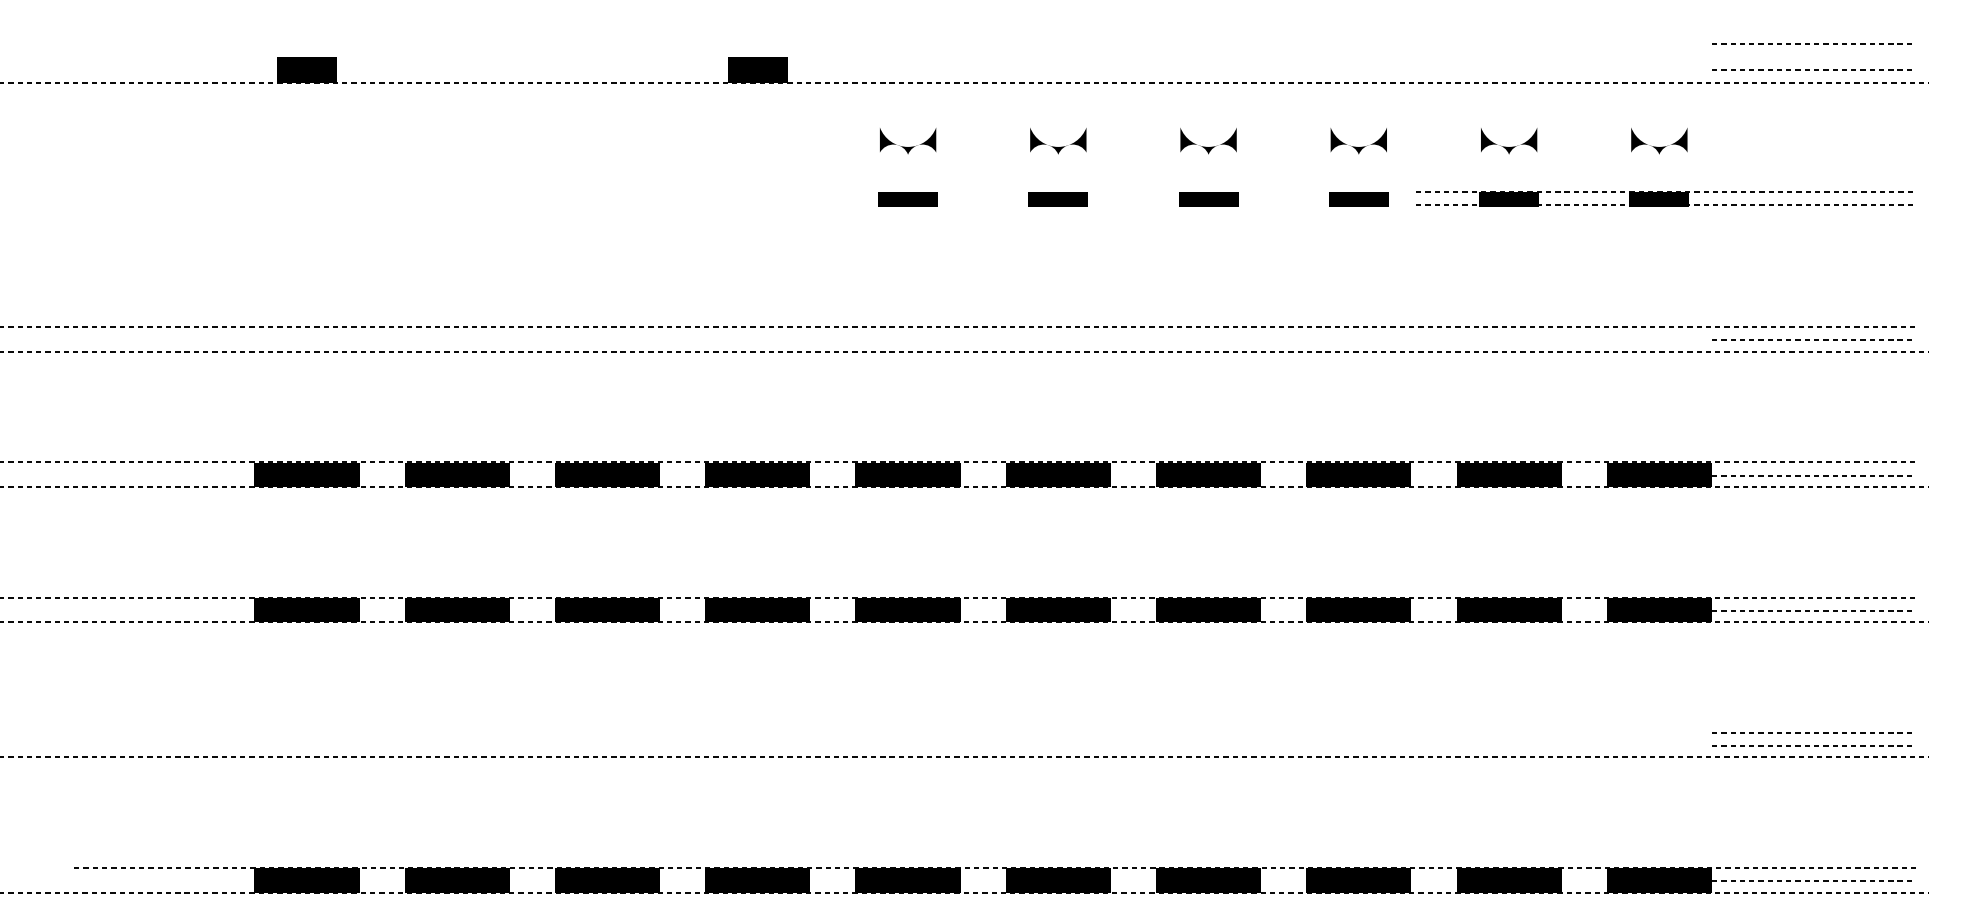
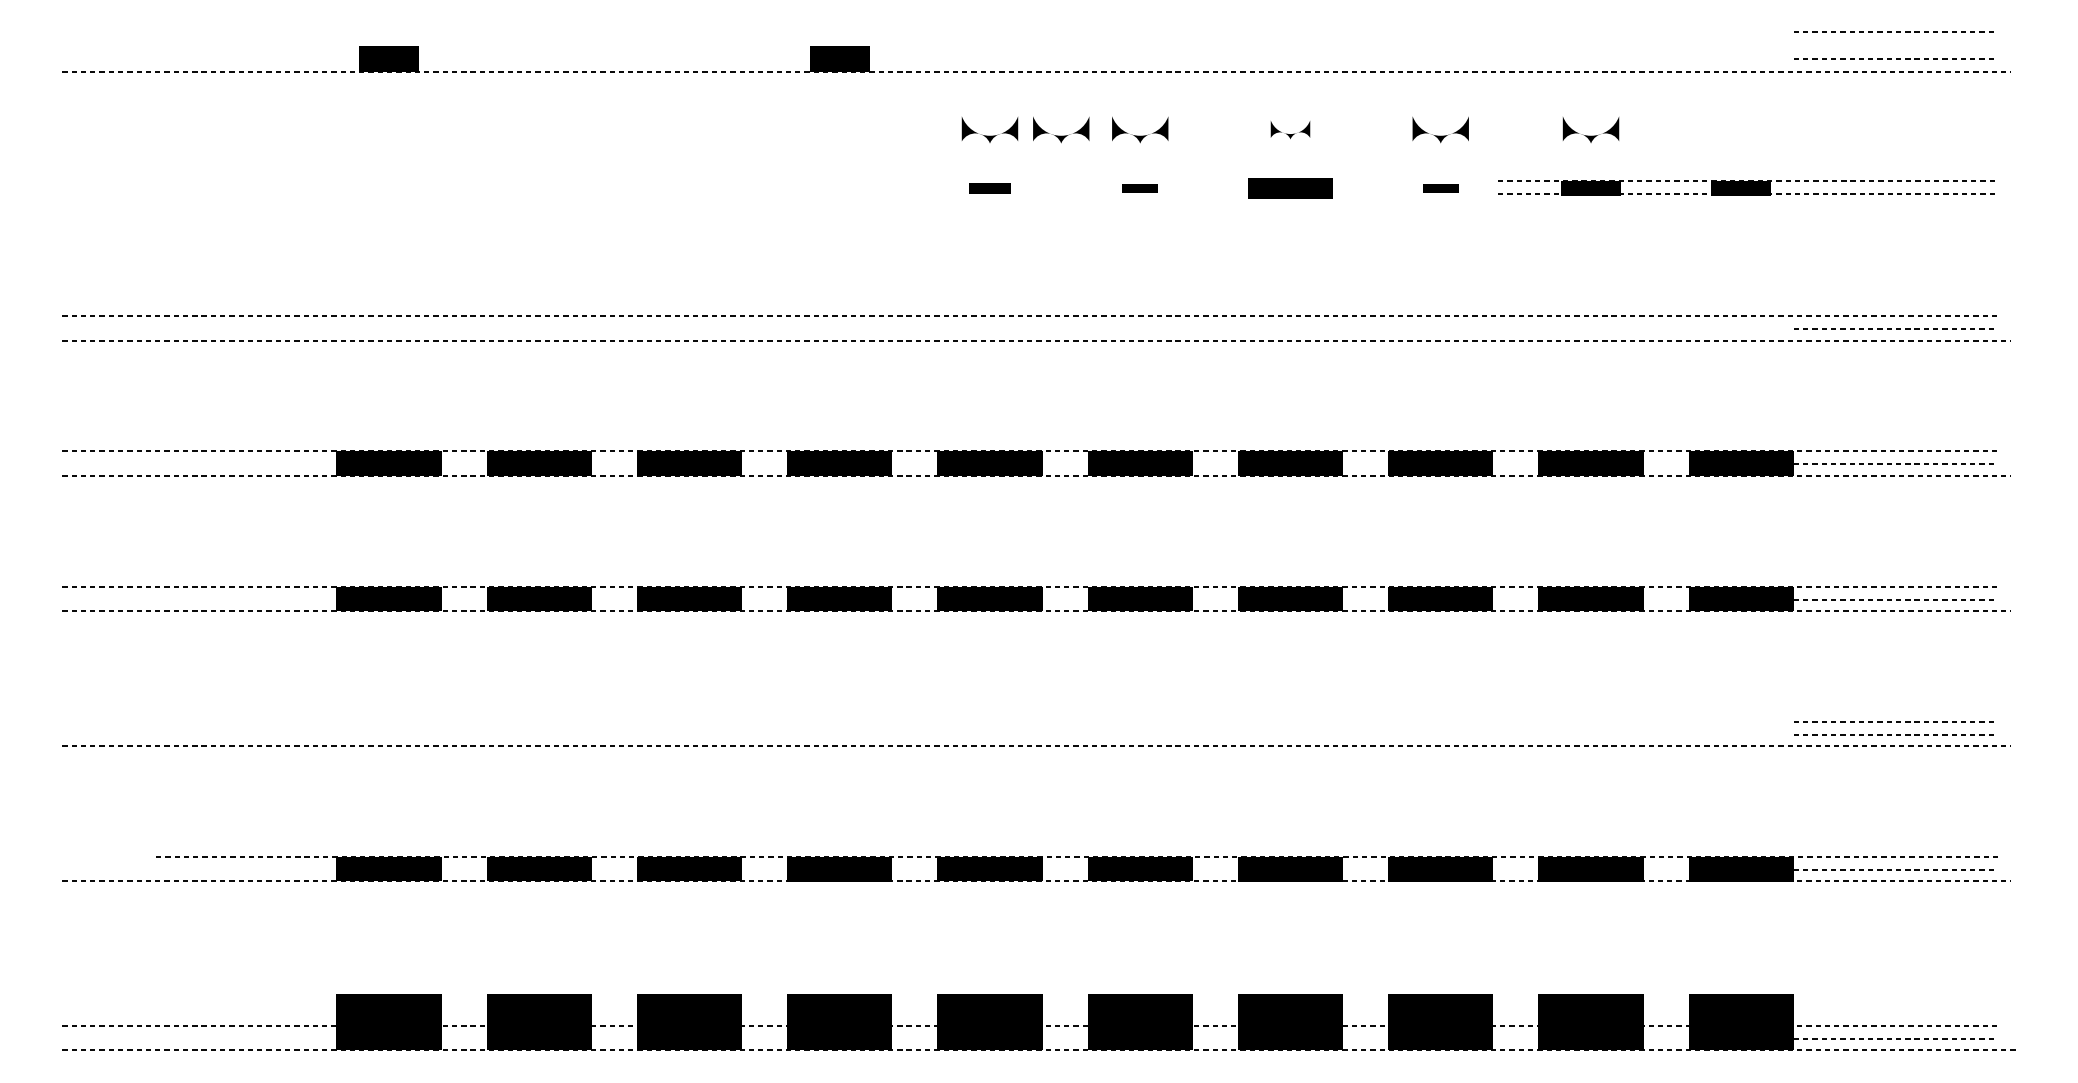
part: (979, 140) -> (1061, 129), added
part: (1208, 140) -> (1290, 129), size x0.7
fill: (1659, 140) -> (1741, 129), removed
part: (907, 199) -> (989, 188), size x0.7
part: (1057, 199) -> (1139, 188), size x0.6
part: (1208, 199) -> (1290, 188), size x1.4
part: (1358, 199) -> (1440, 188), size x0.6

